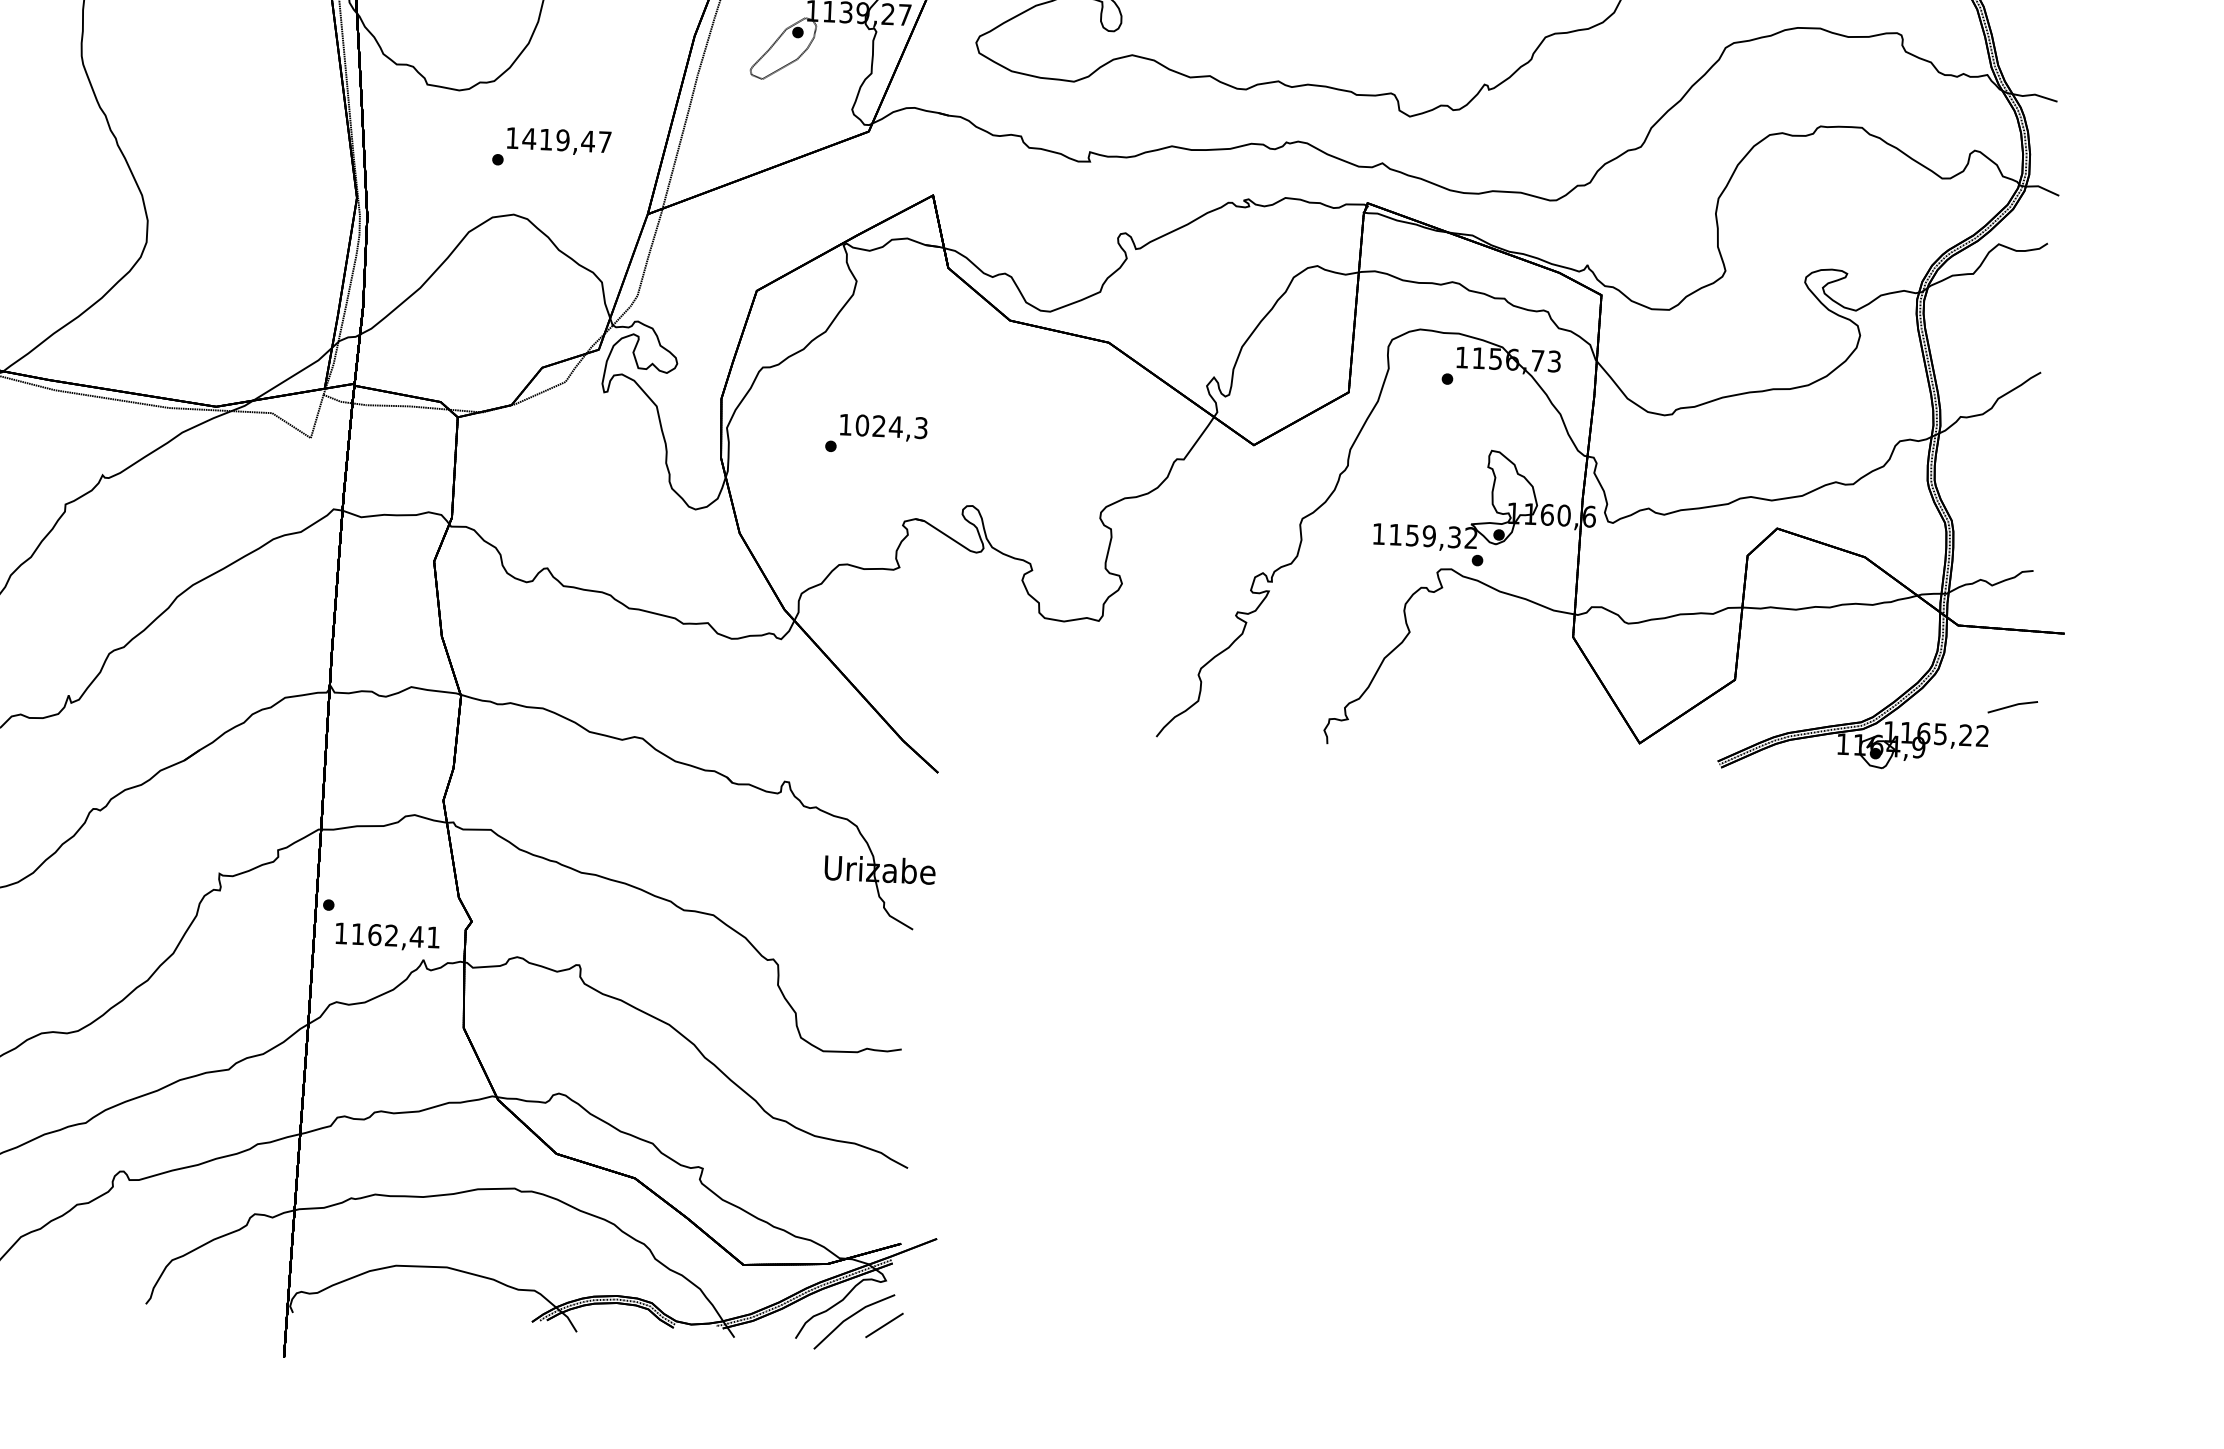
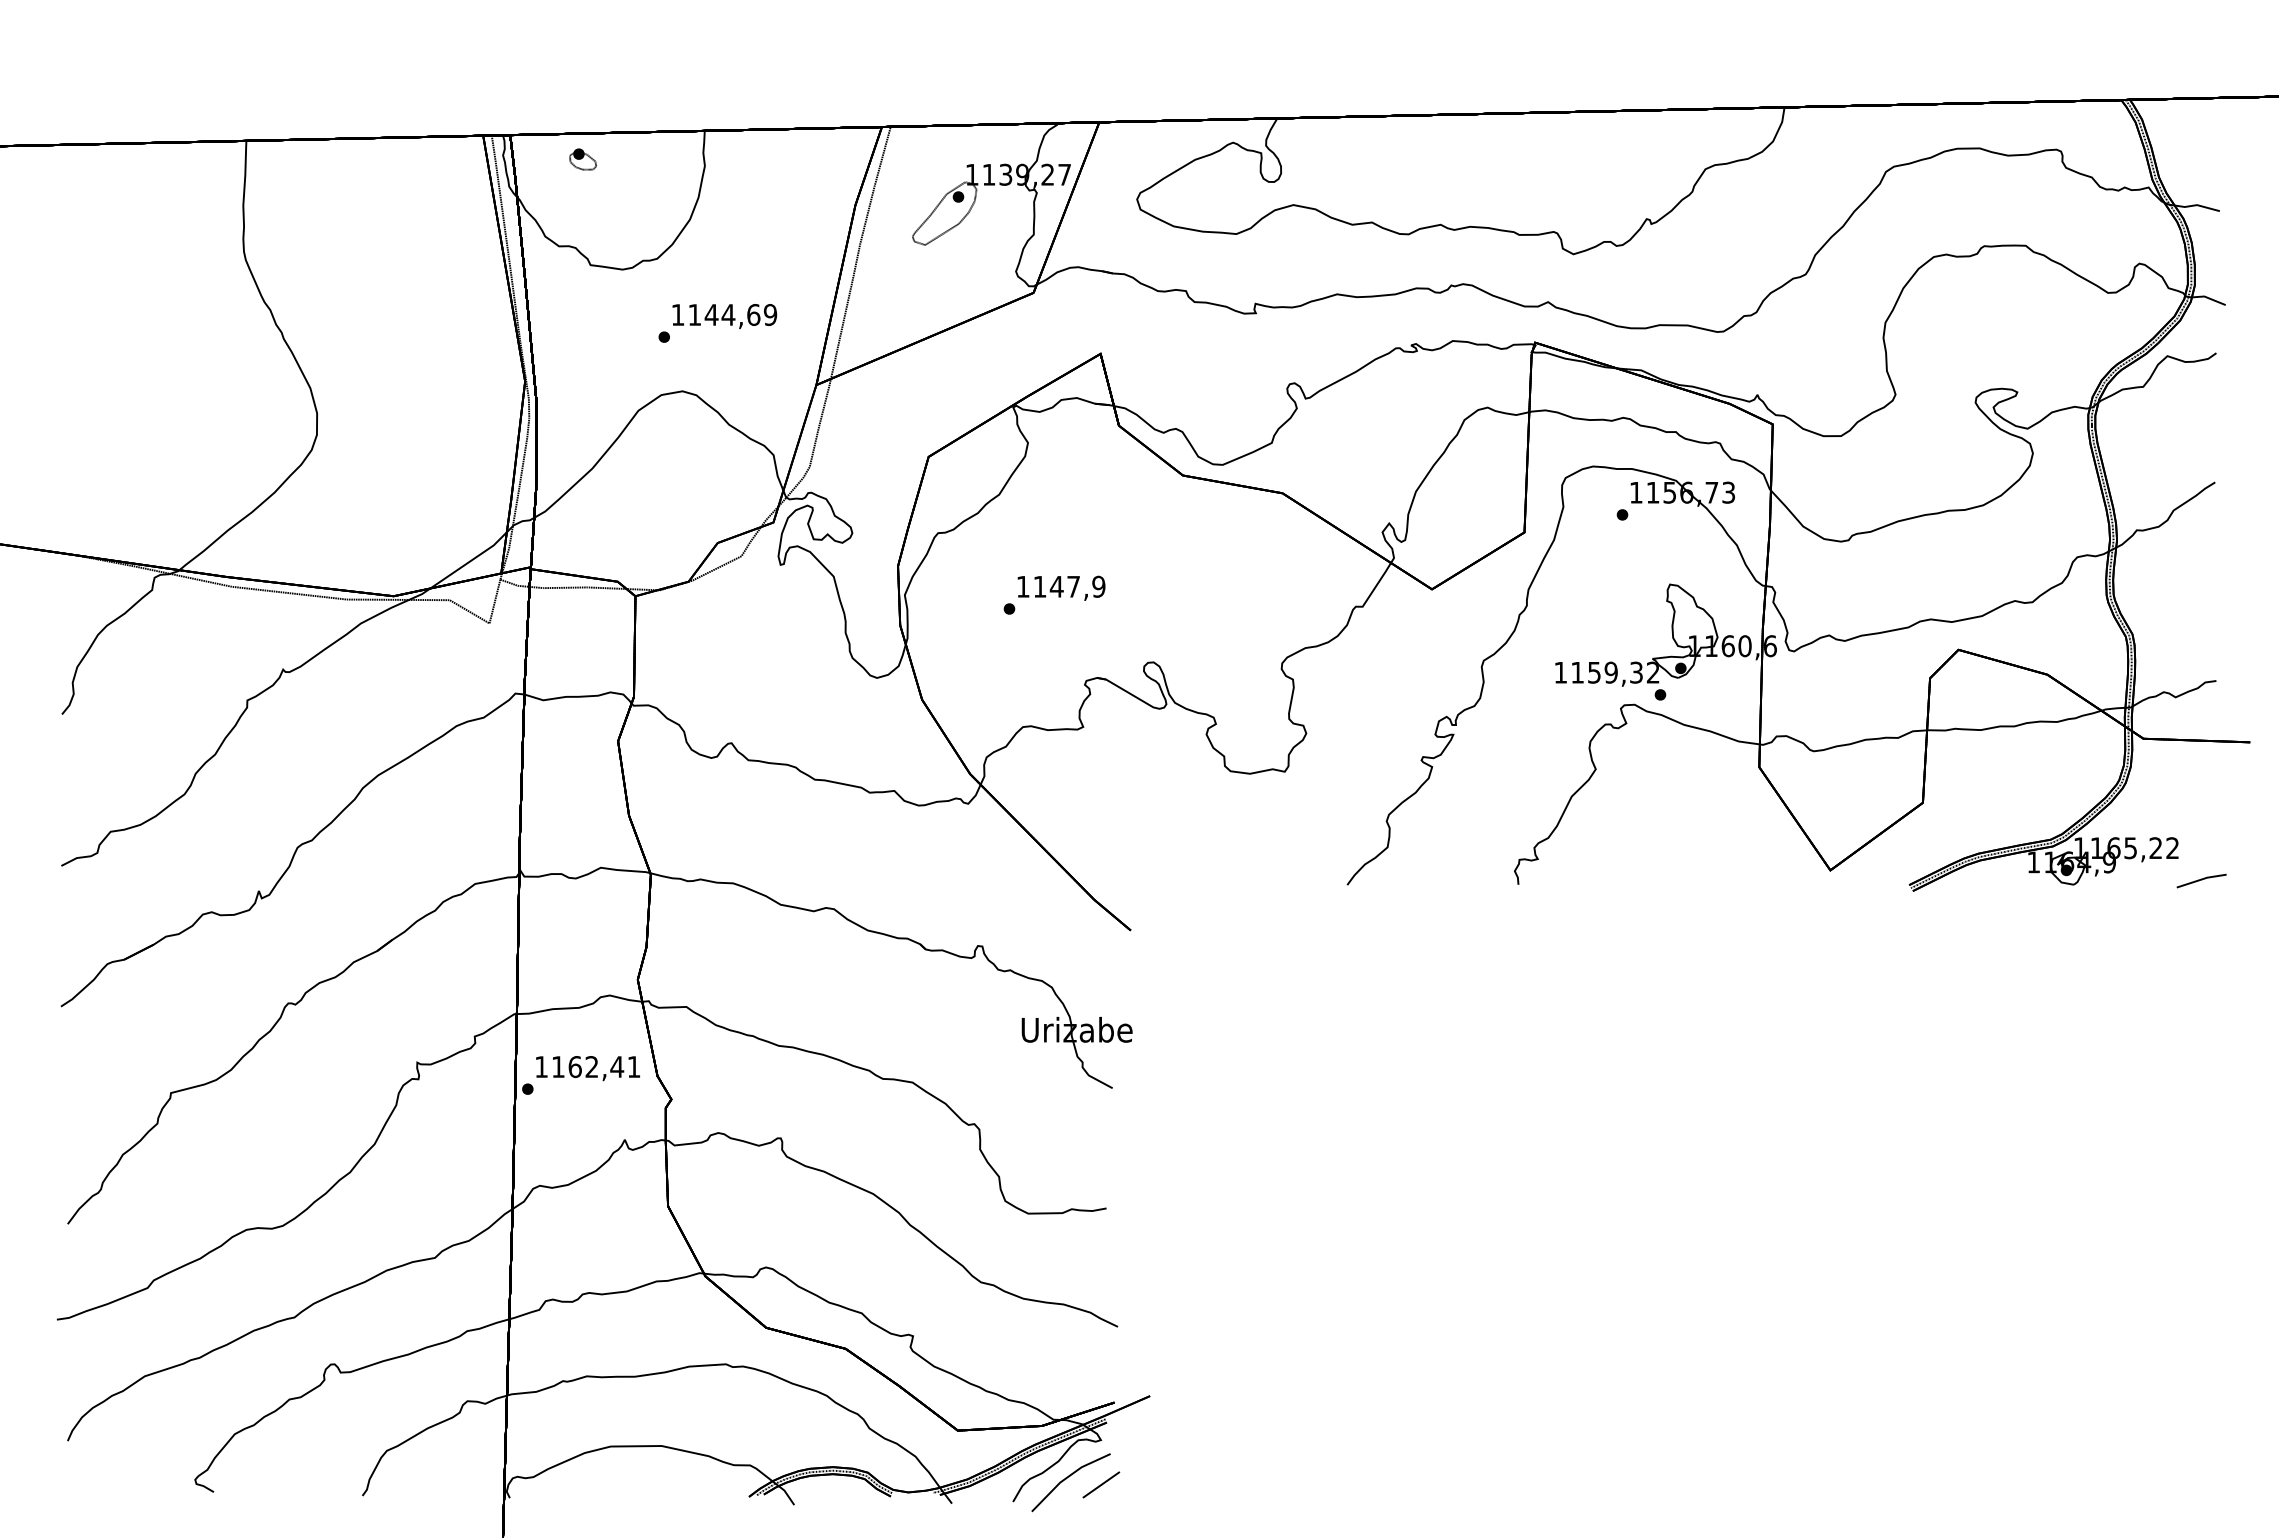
text: (567, 140) -> (732, 314), 1419,47 -> 1144,69
text: (891, 426) -> (1069, 586), 1024,3 -> 1147,9
line: (2012, 706) -> (2201, 880), moved
text: (387, 936) -> (587, 1068), moved

